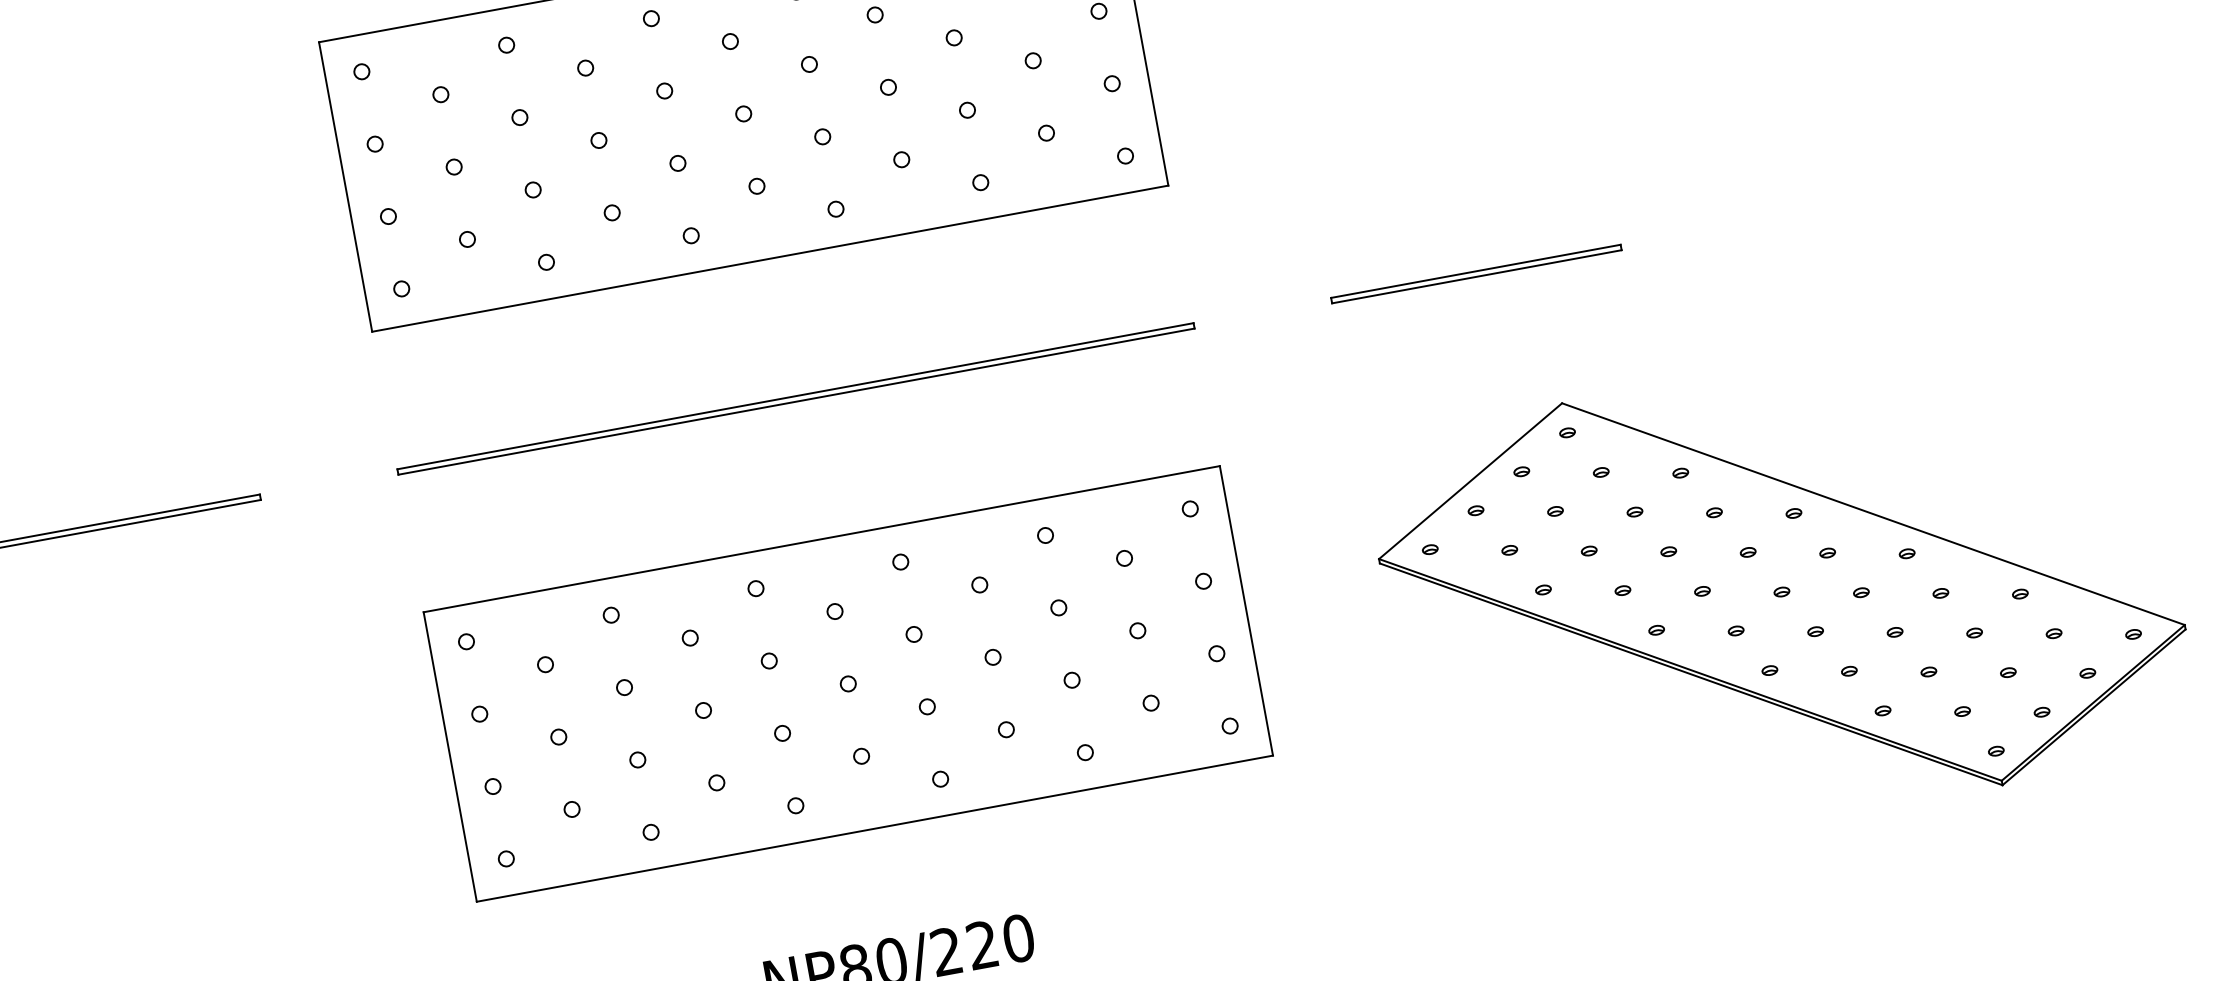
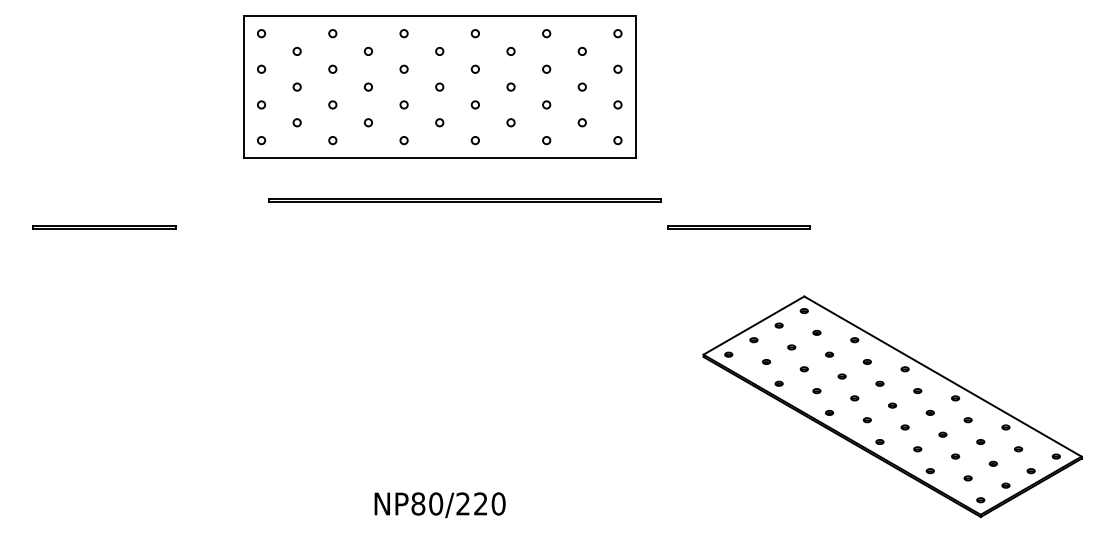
line: (1475, 272) -> (738, 226), moved
line: (795, 397) -> (464, 199), moved
part: (847, 683) -> (439, 367), removed

